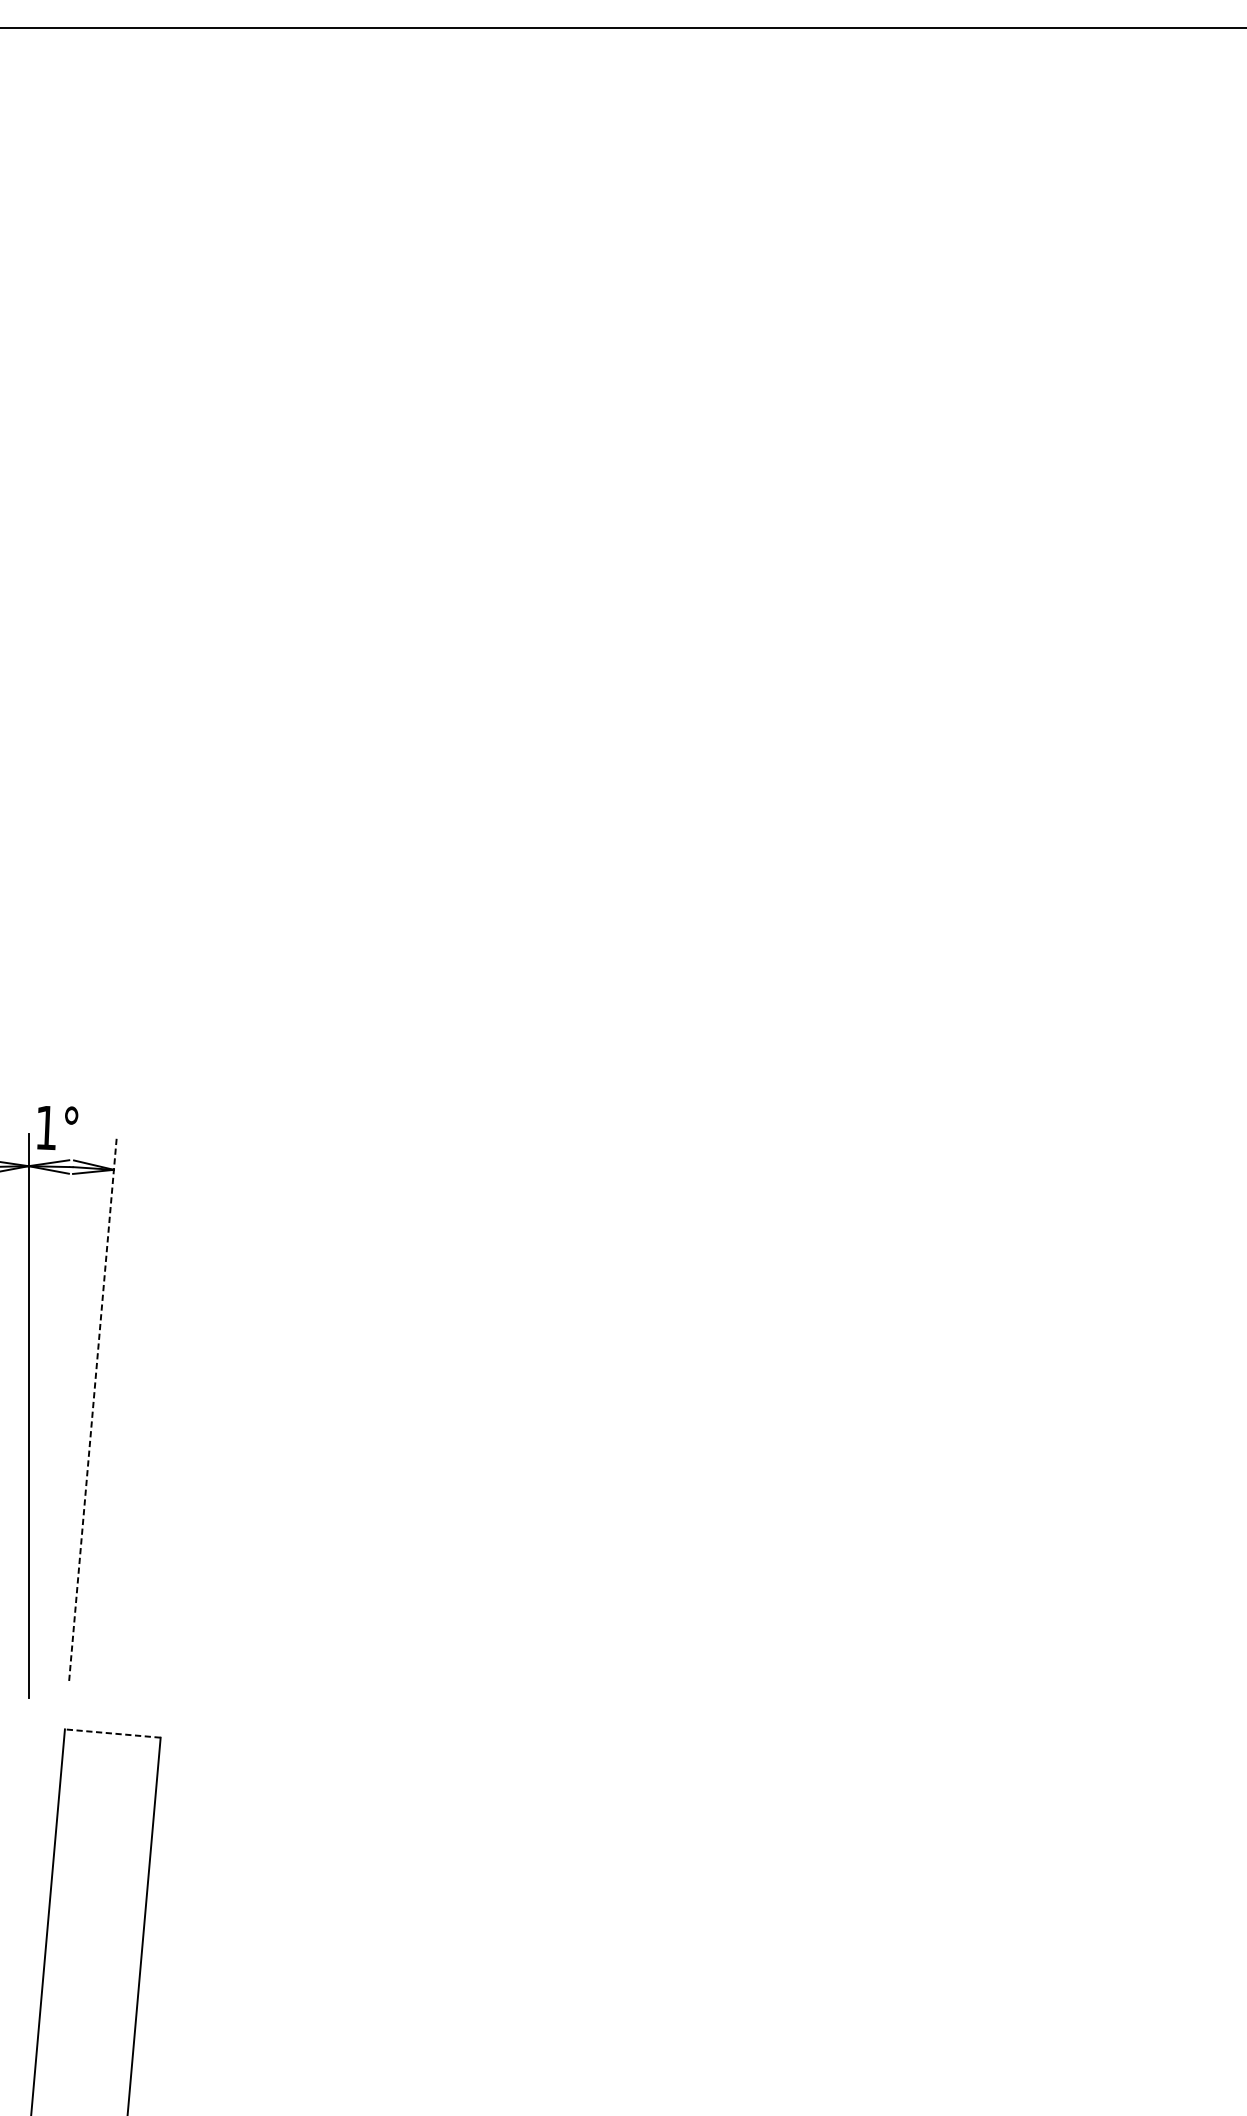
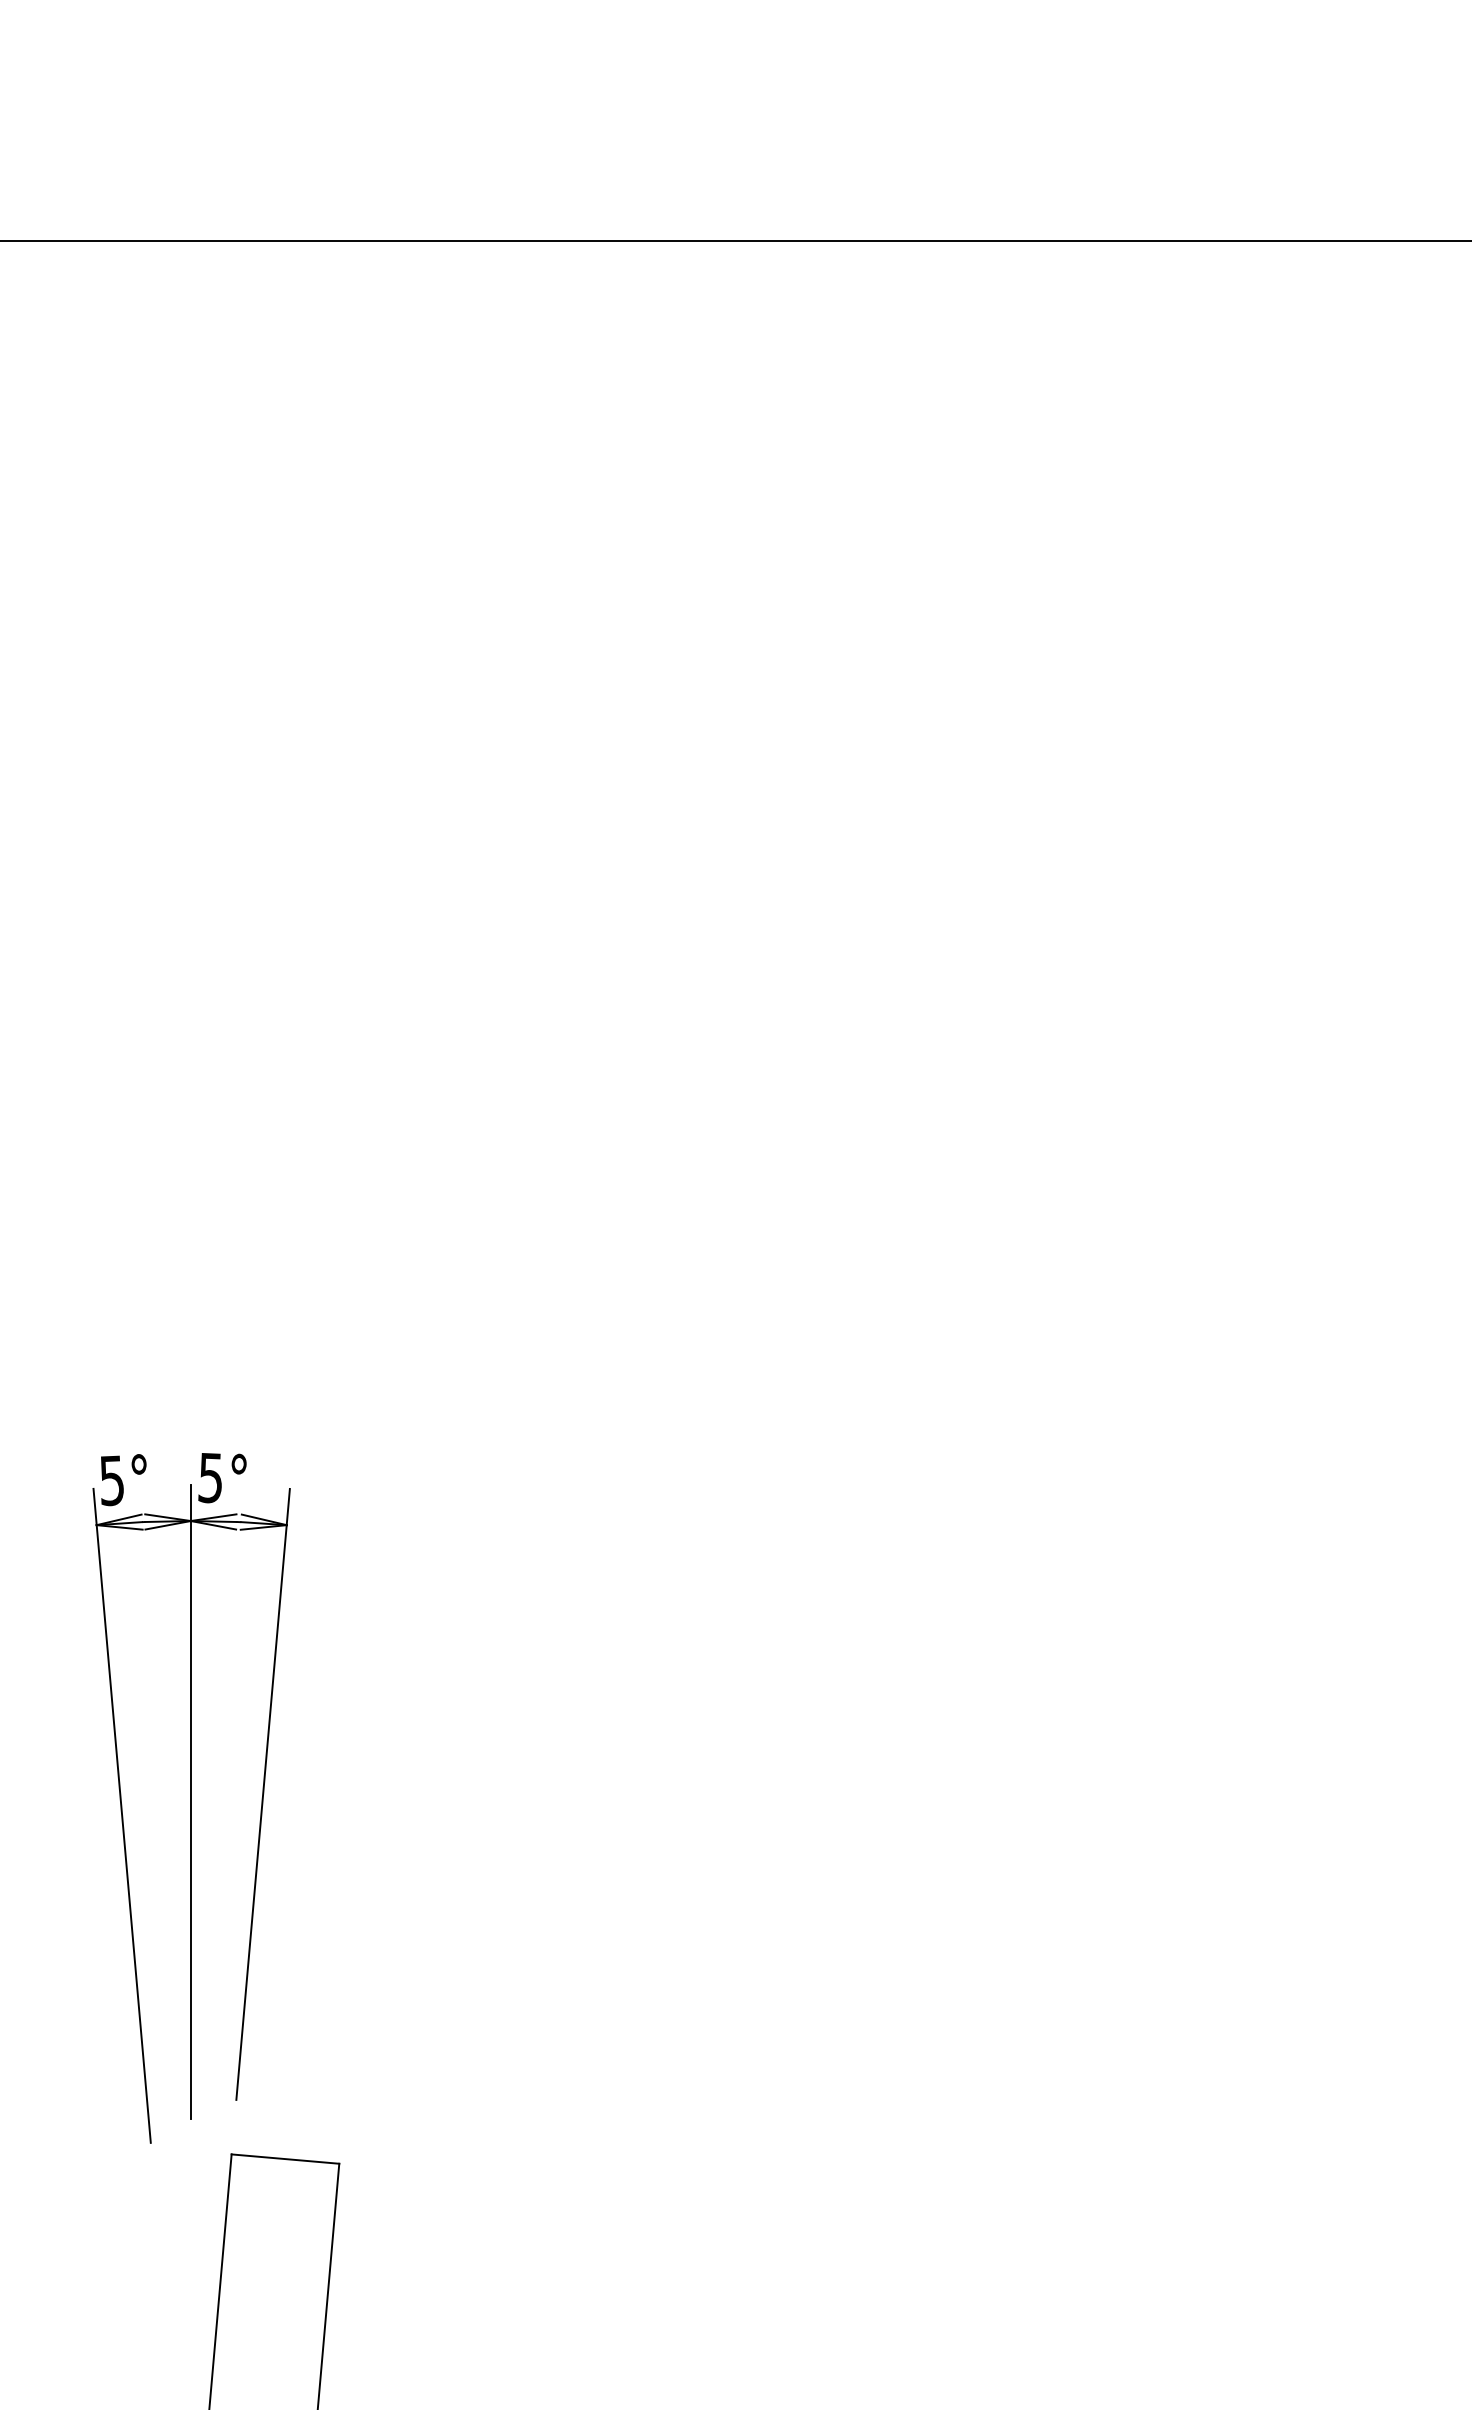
text: (45, 1128) -> (209, 1478), 1° -> 5°
line: (93, 1409) -> (263, 1794), dashed -> solid
line: (111, 1733) -> (284, 2159), dashed -> solid

